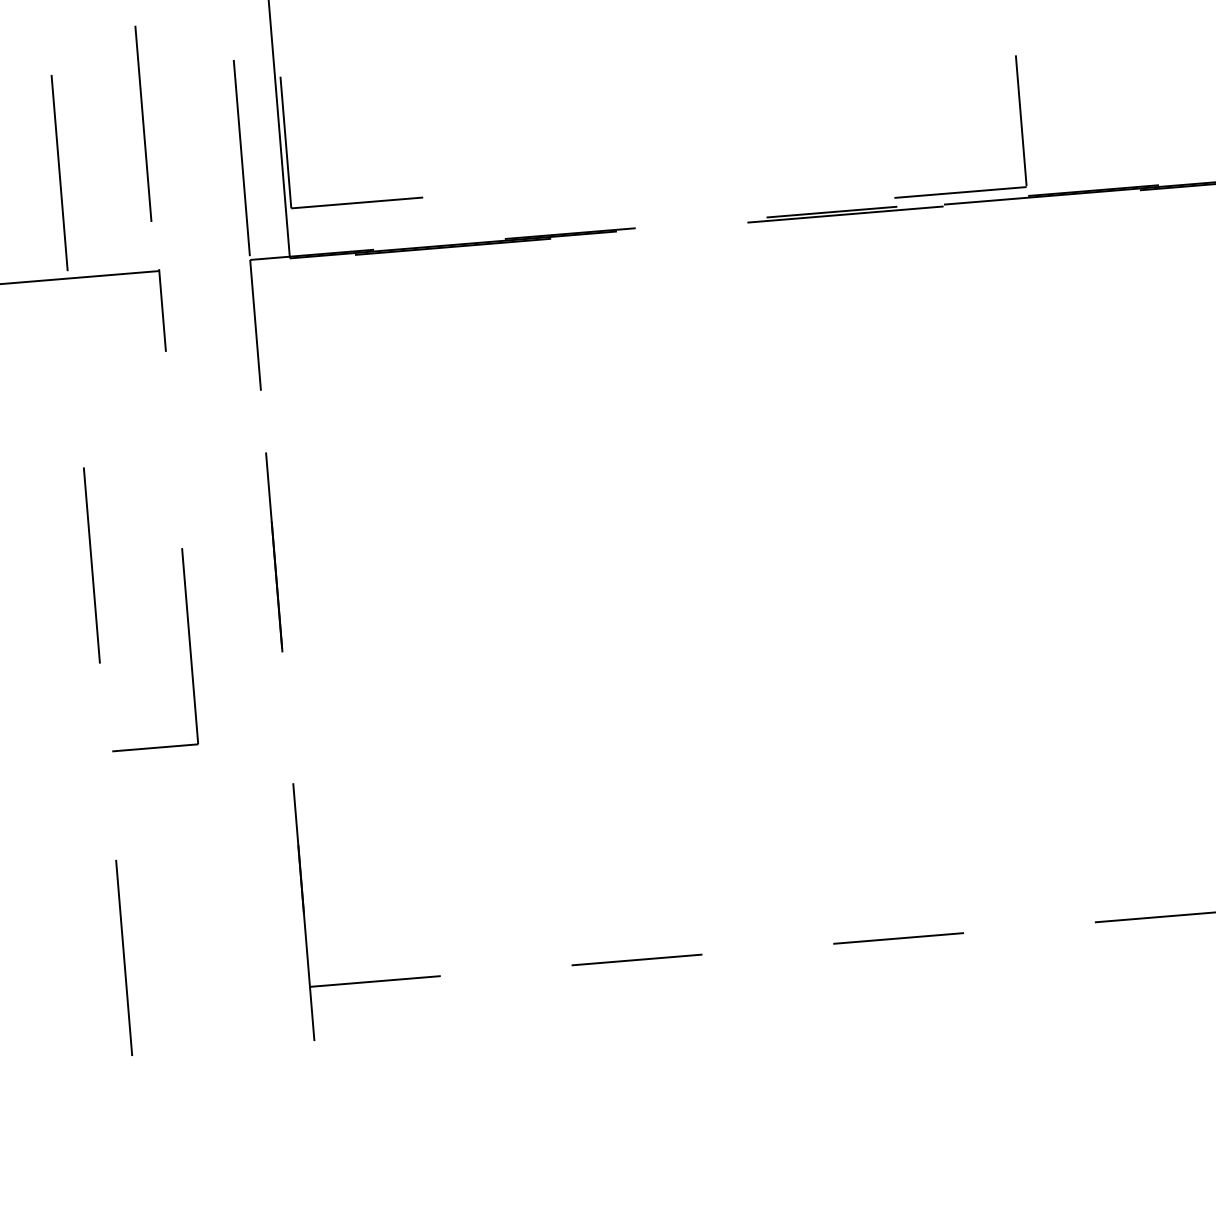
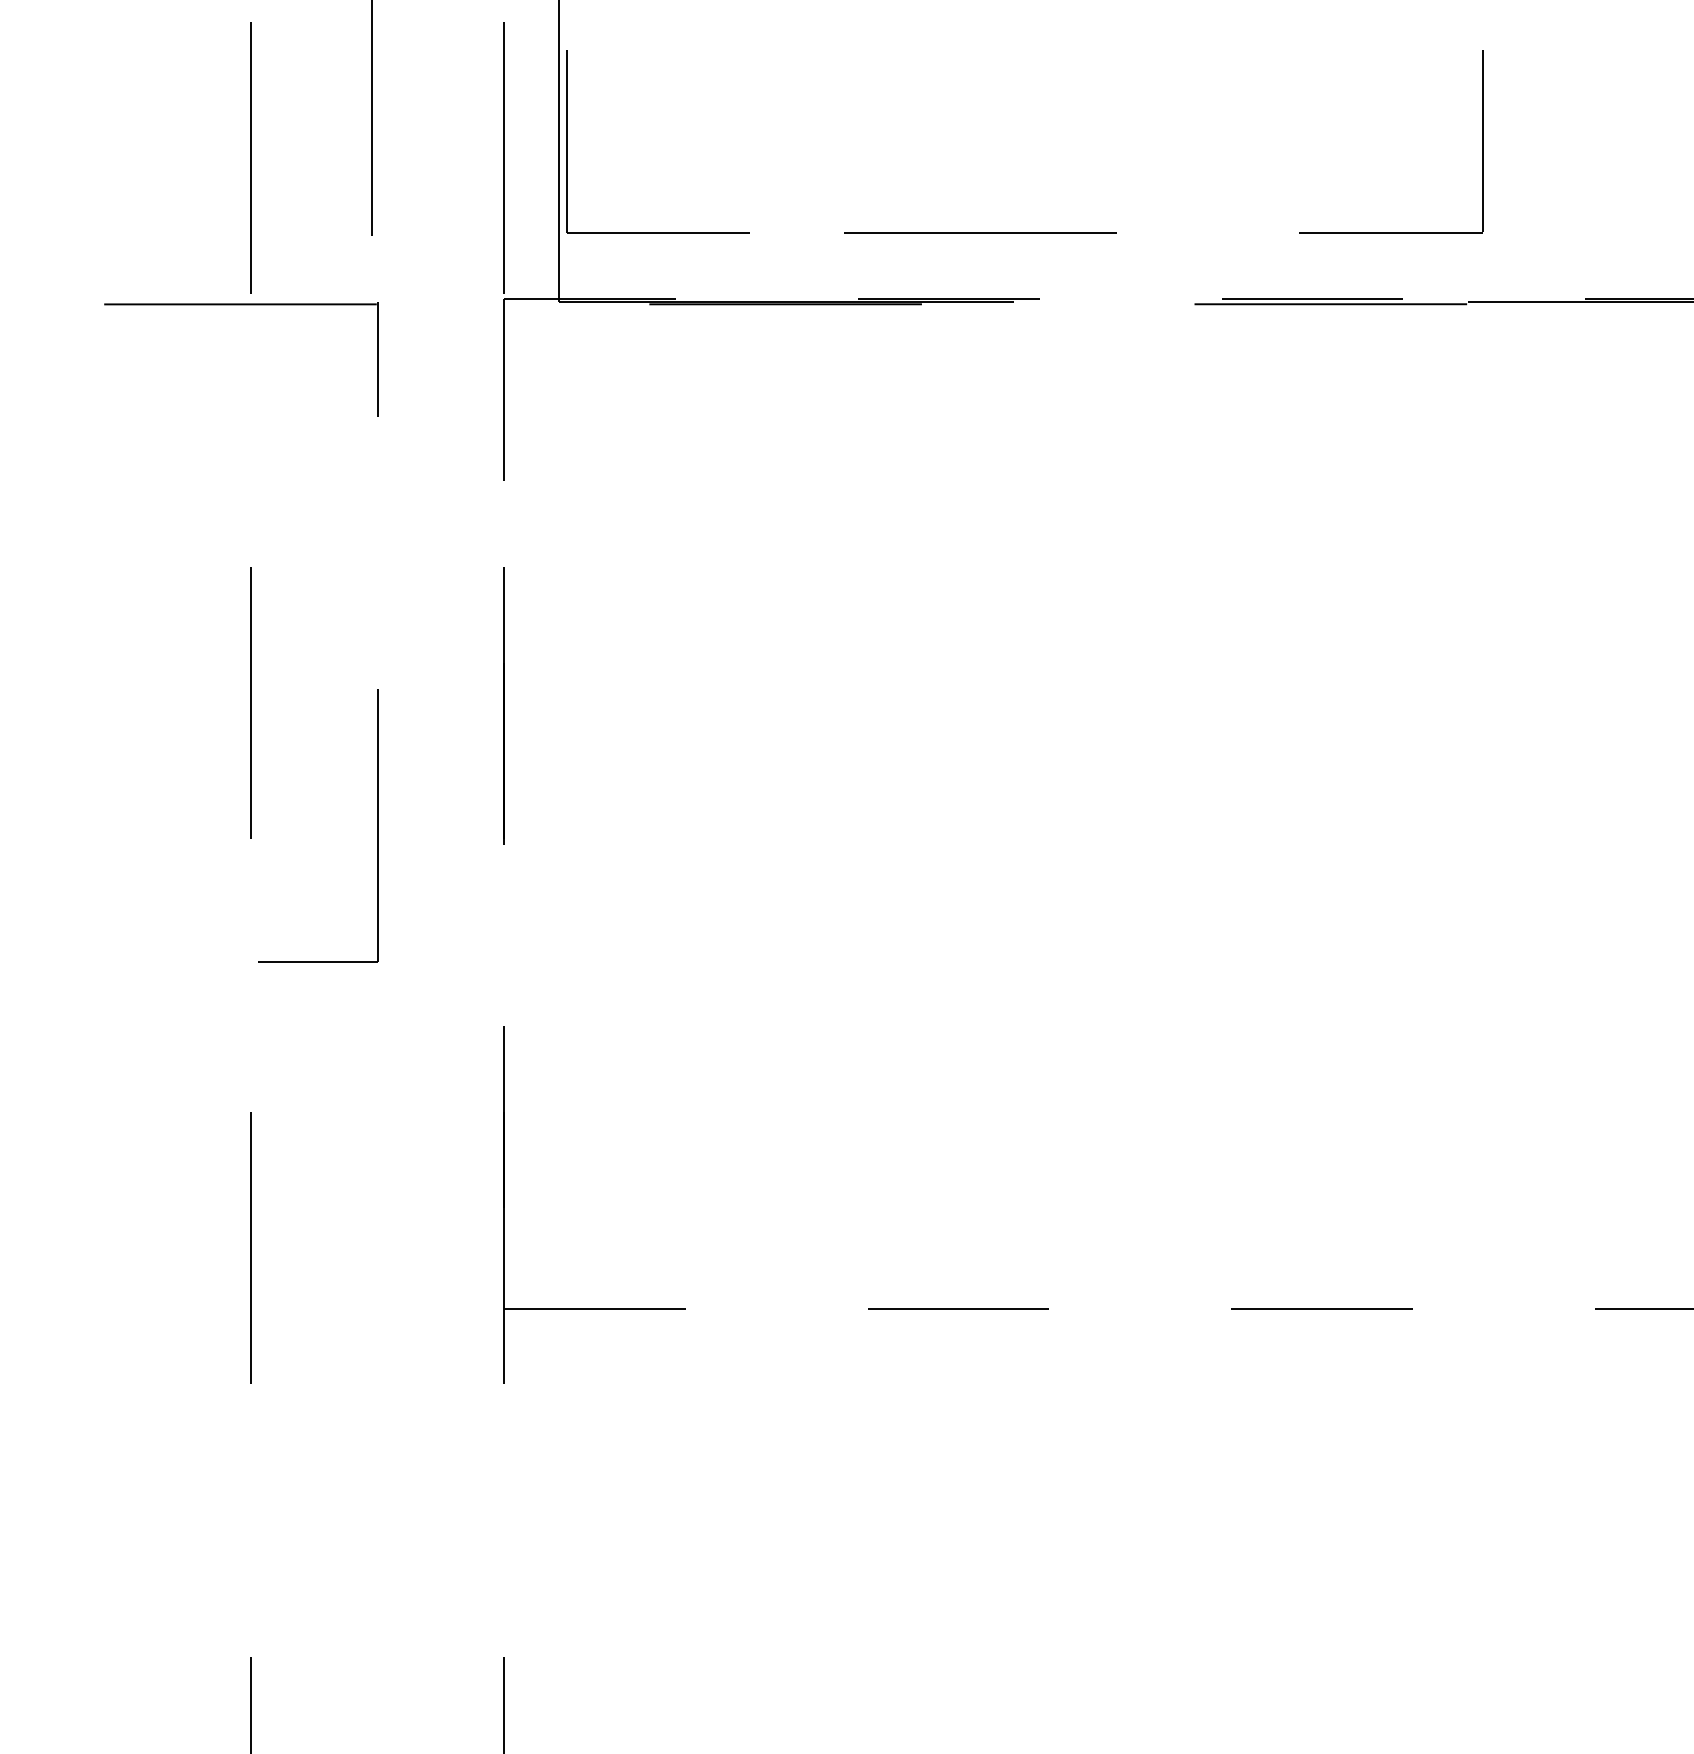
part: (1020, 121) -> (1482, 141), moved
line: (589, 183) -> (980, 232), added

